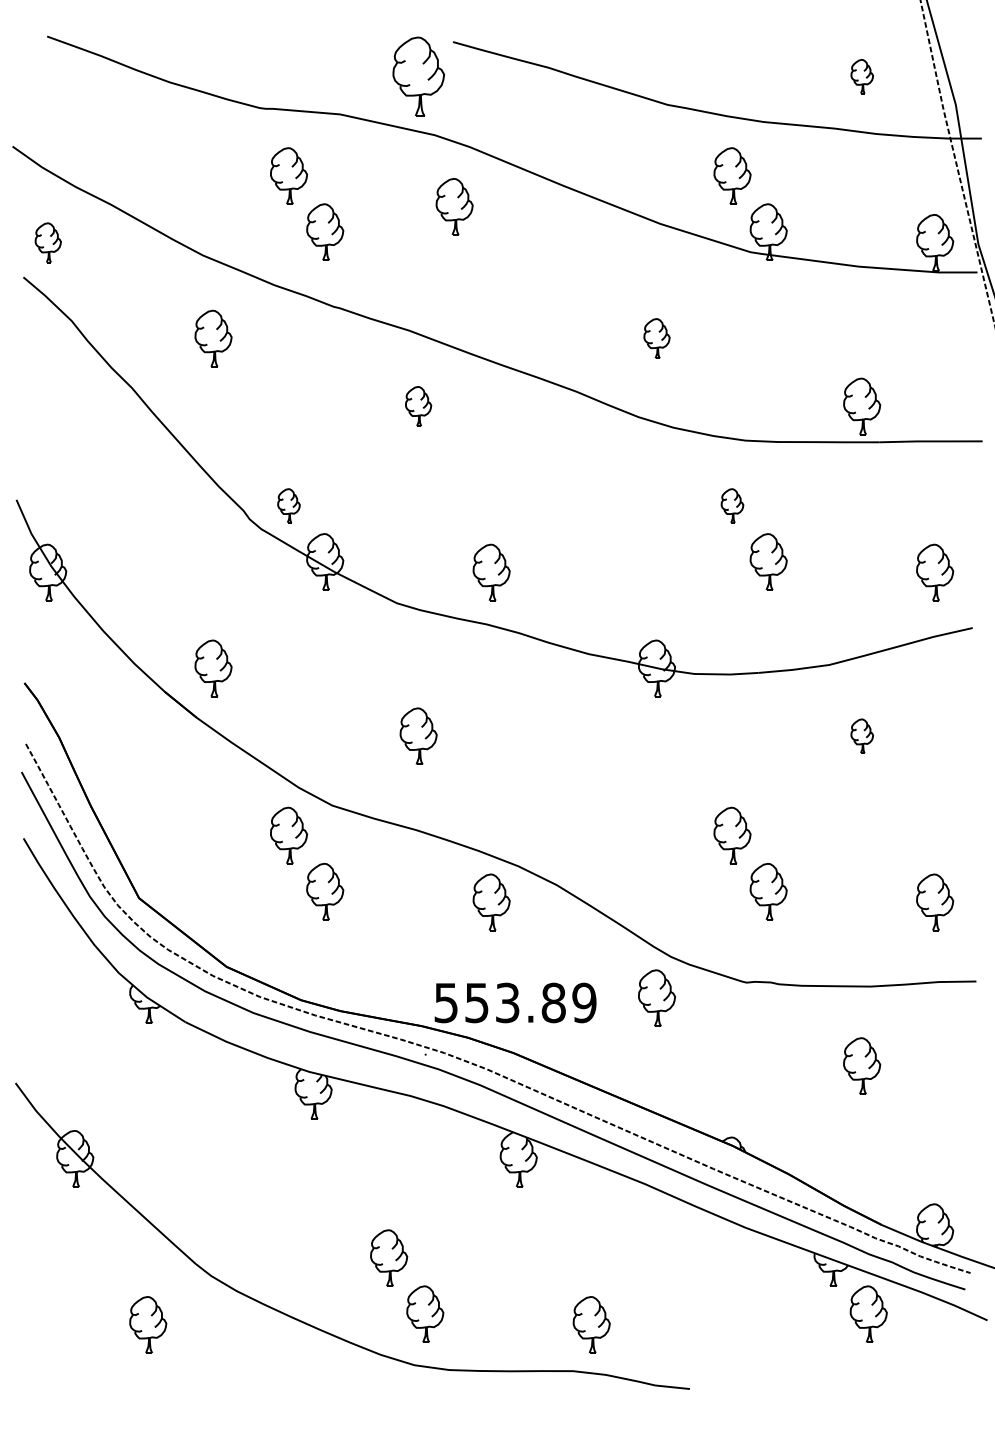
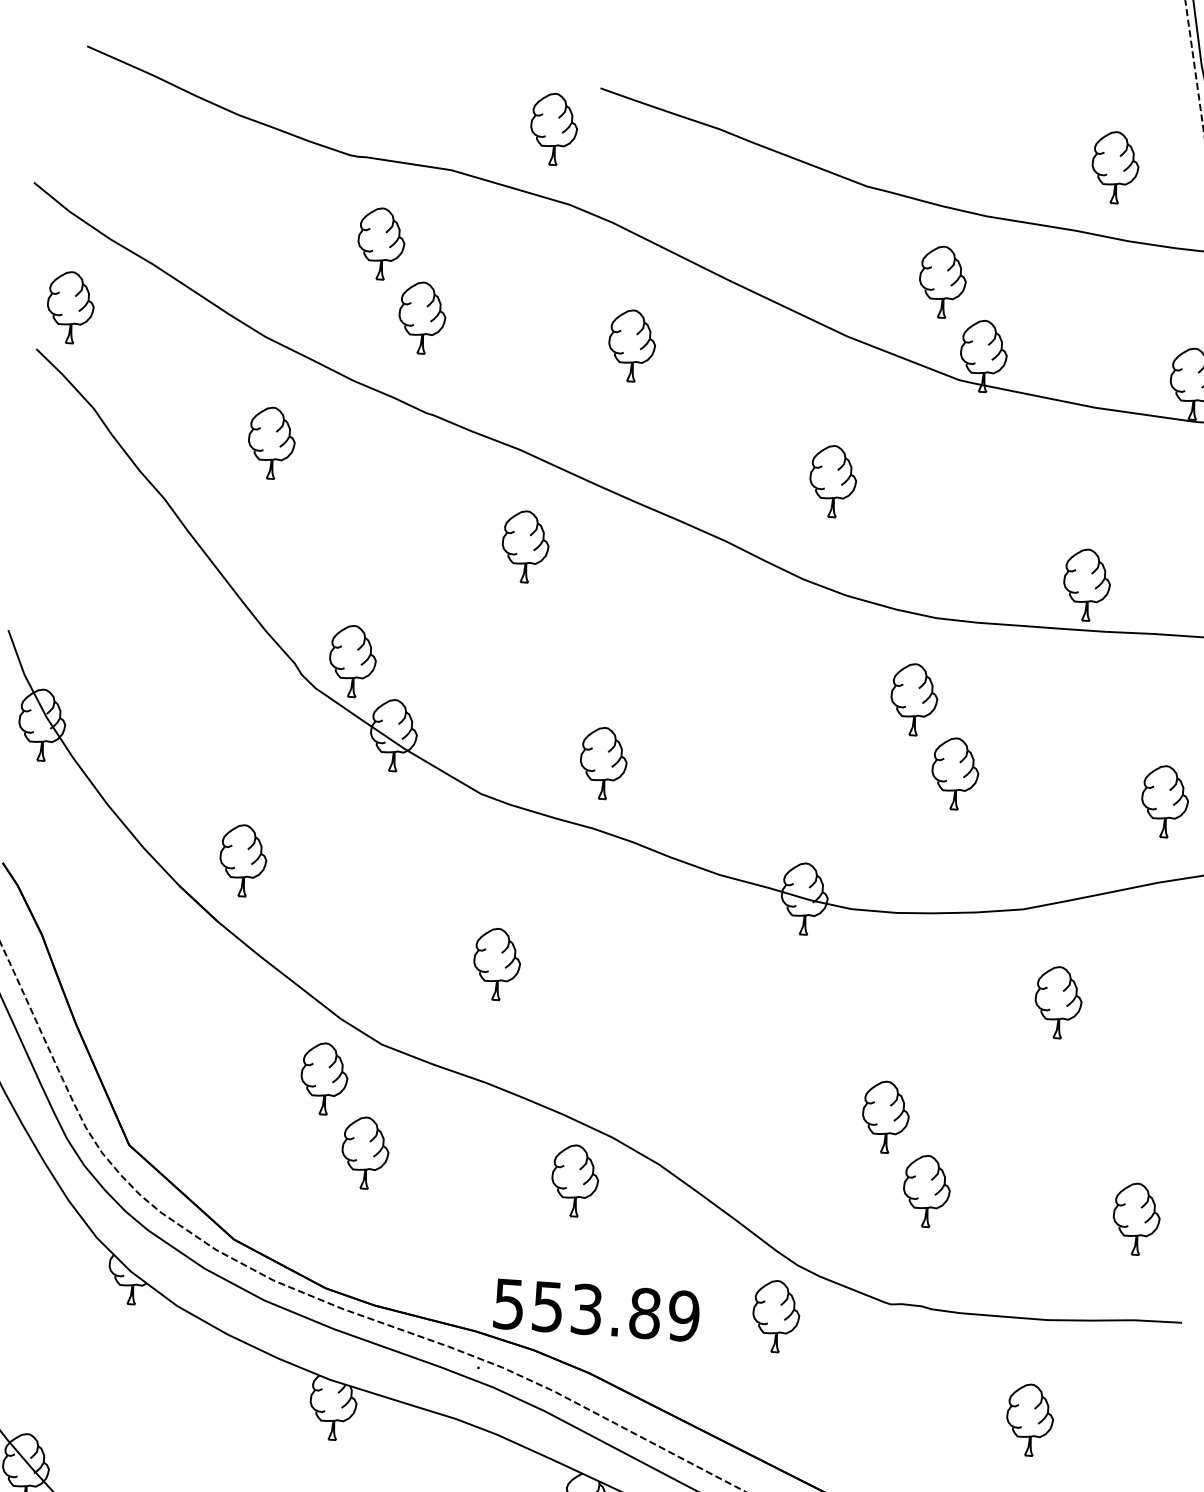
part: (418, 76) -> (553, 128), size x0.71
part: (862, 76) -> (1115, 167), size x1.67
part: (454, 206) -> (631, 345), moved
part: (48, 242) -> (71, 307), size x1.43
part: (656, 338) -> (832, 481), size x1.43
part: (418, 406) -> (525, 546), size x1.43
part: (288, 505) -> (352, 660), size x1.67
part: (732, 505) -> (914, 699), size x1.67
part: (862, 735) -> (1059, 1001), size x1.67

